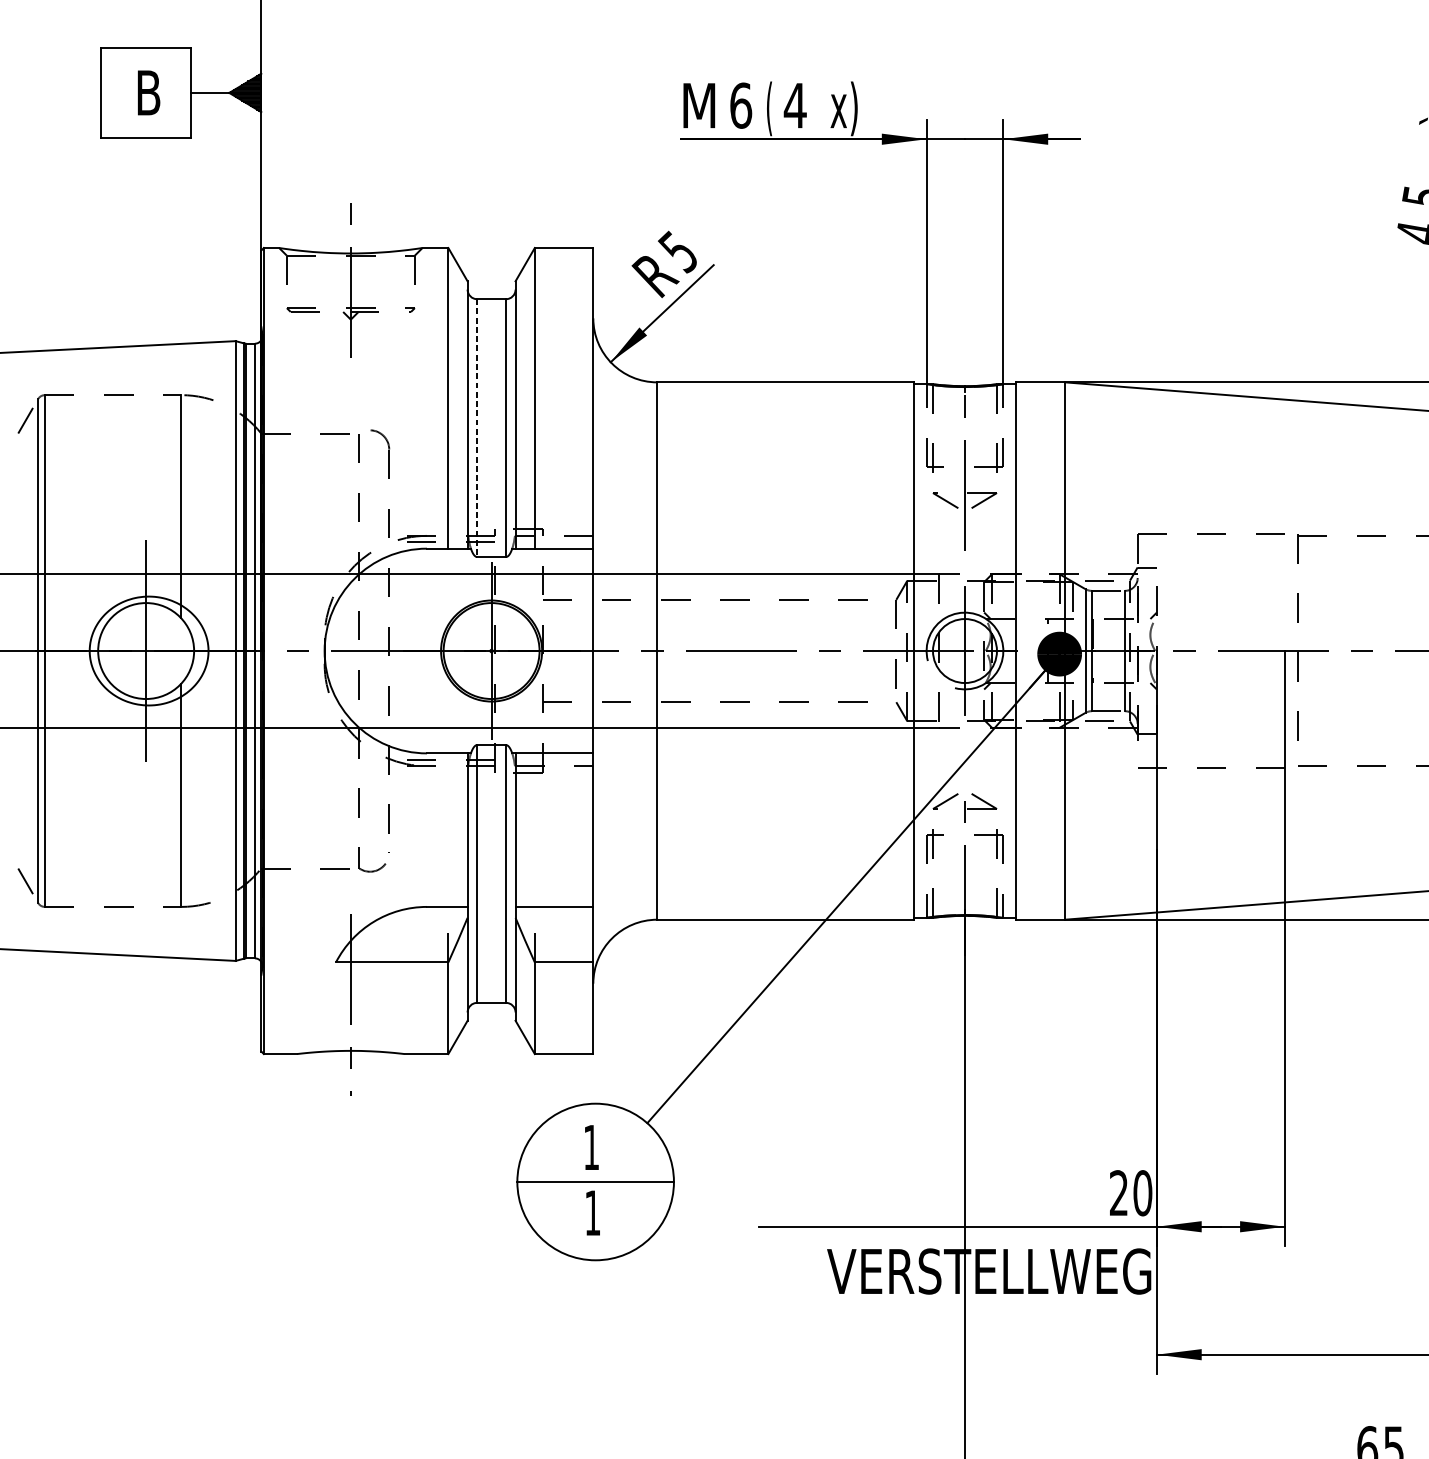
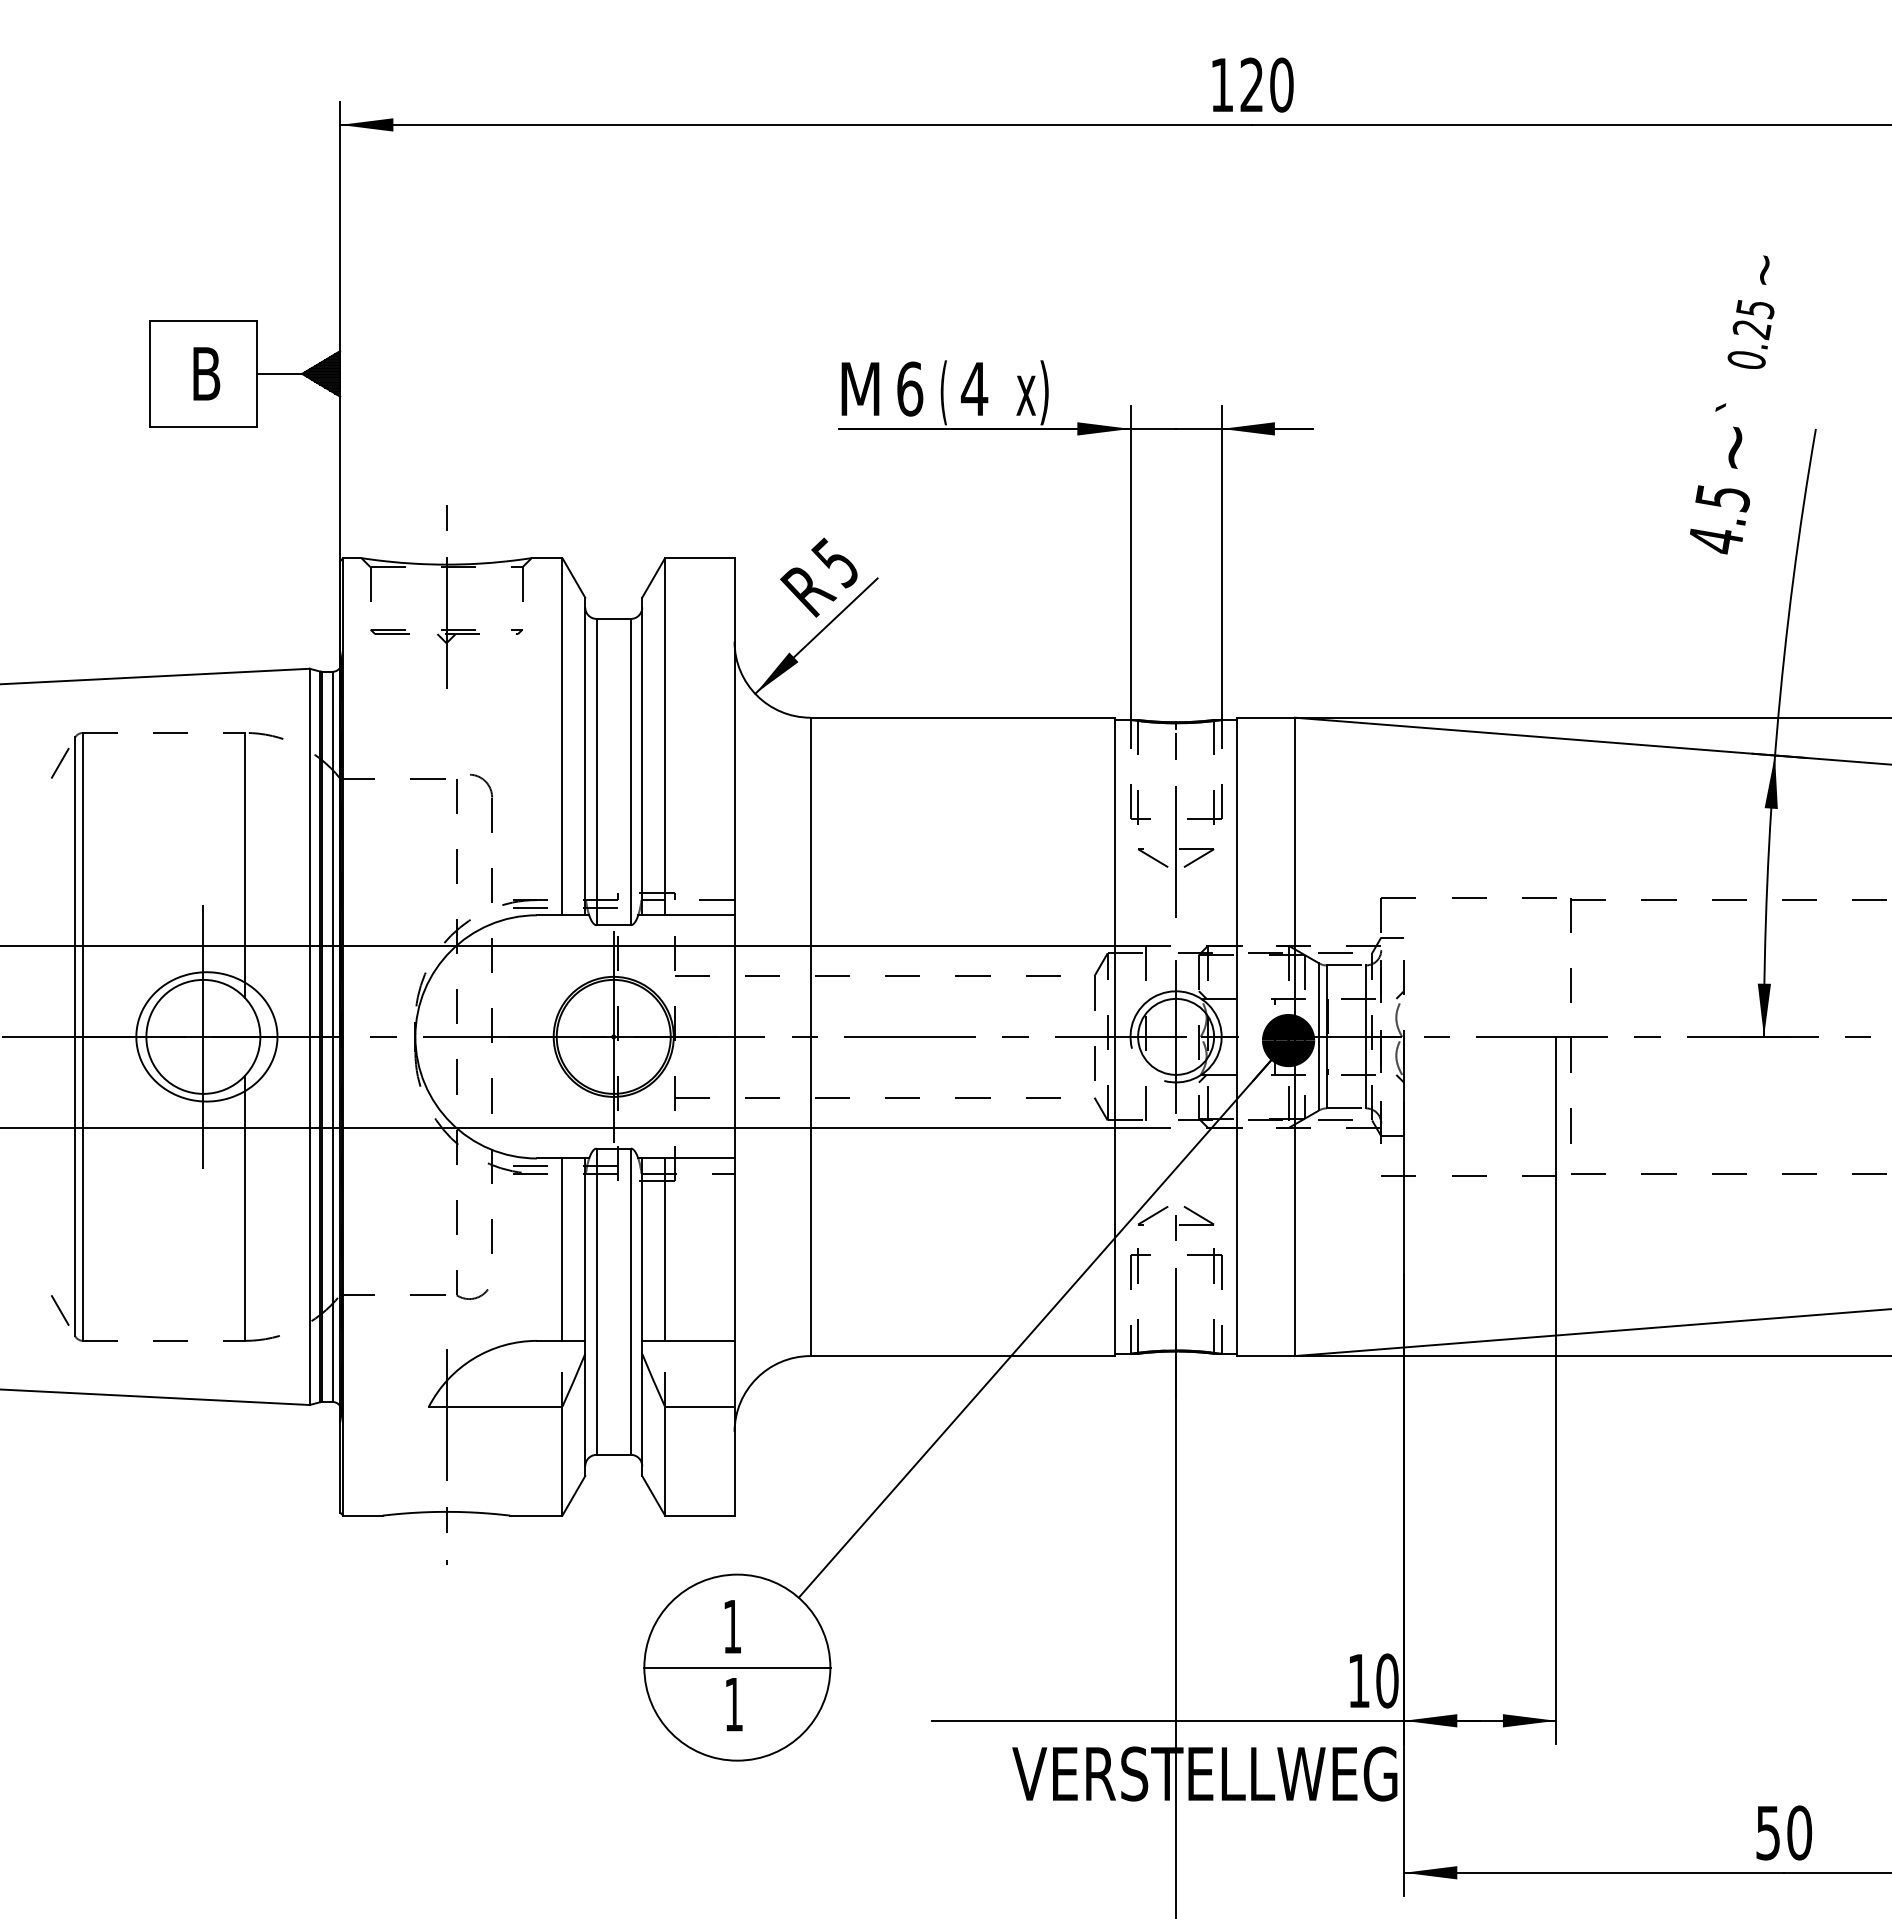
line: (477, 428) -> (596, 772), dashed -> solid
line: (448, 830) -> (562, 1249), added
line: (535, 830) -> (665, 1249), added
text: (1118, 1192) -> (1358, 1680), 20 -> 10

